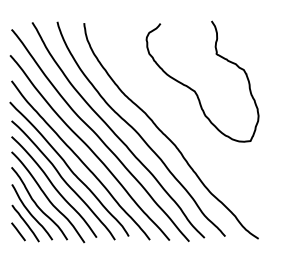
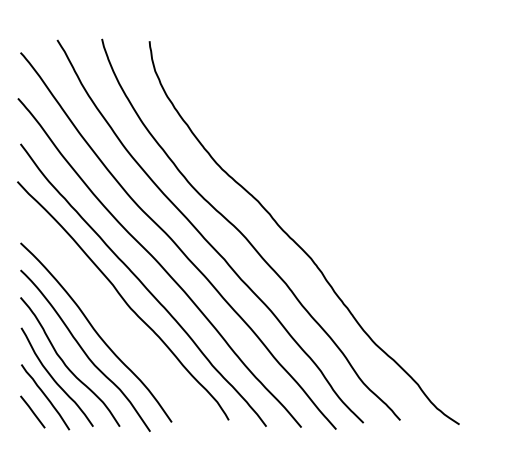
curve: (195, 90) -> (347, 160), removed
curve: (63, 180) -> (112, 320), removed

